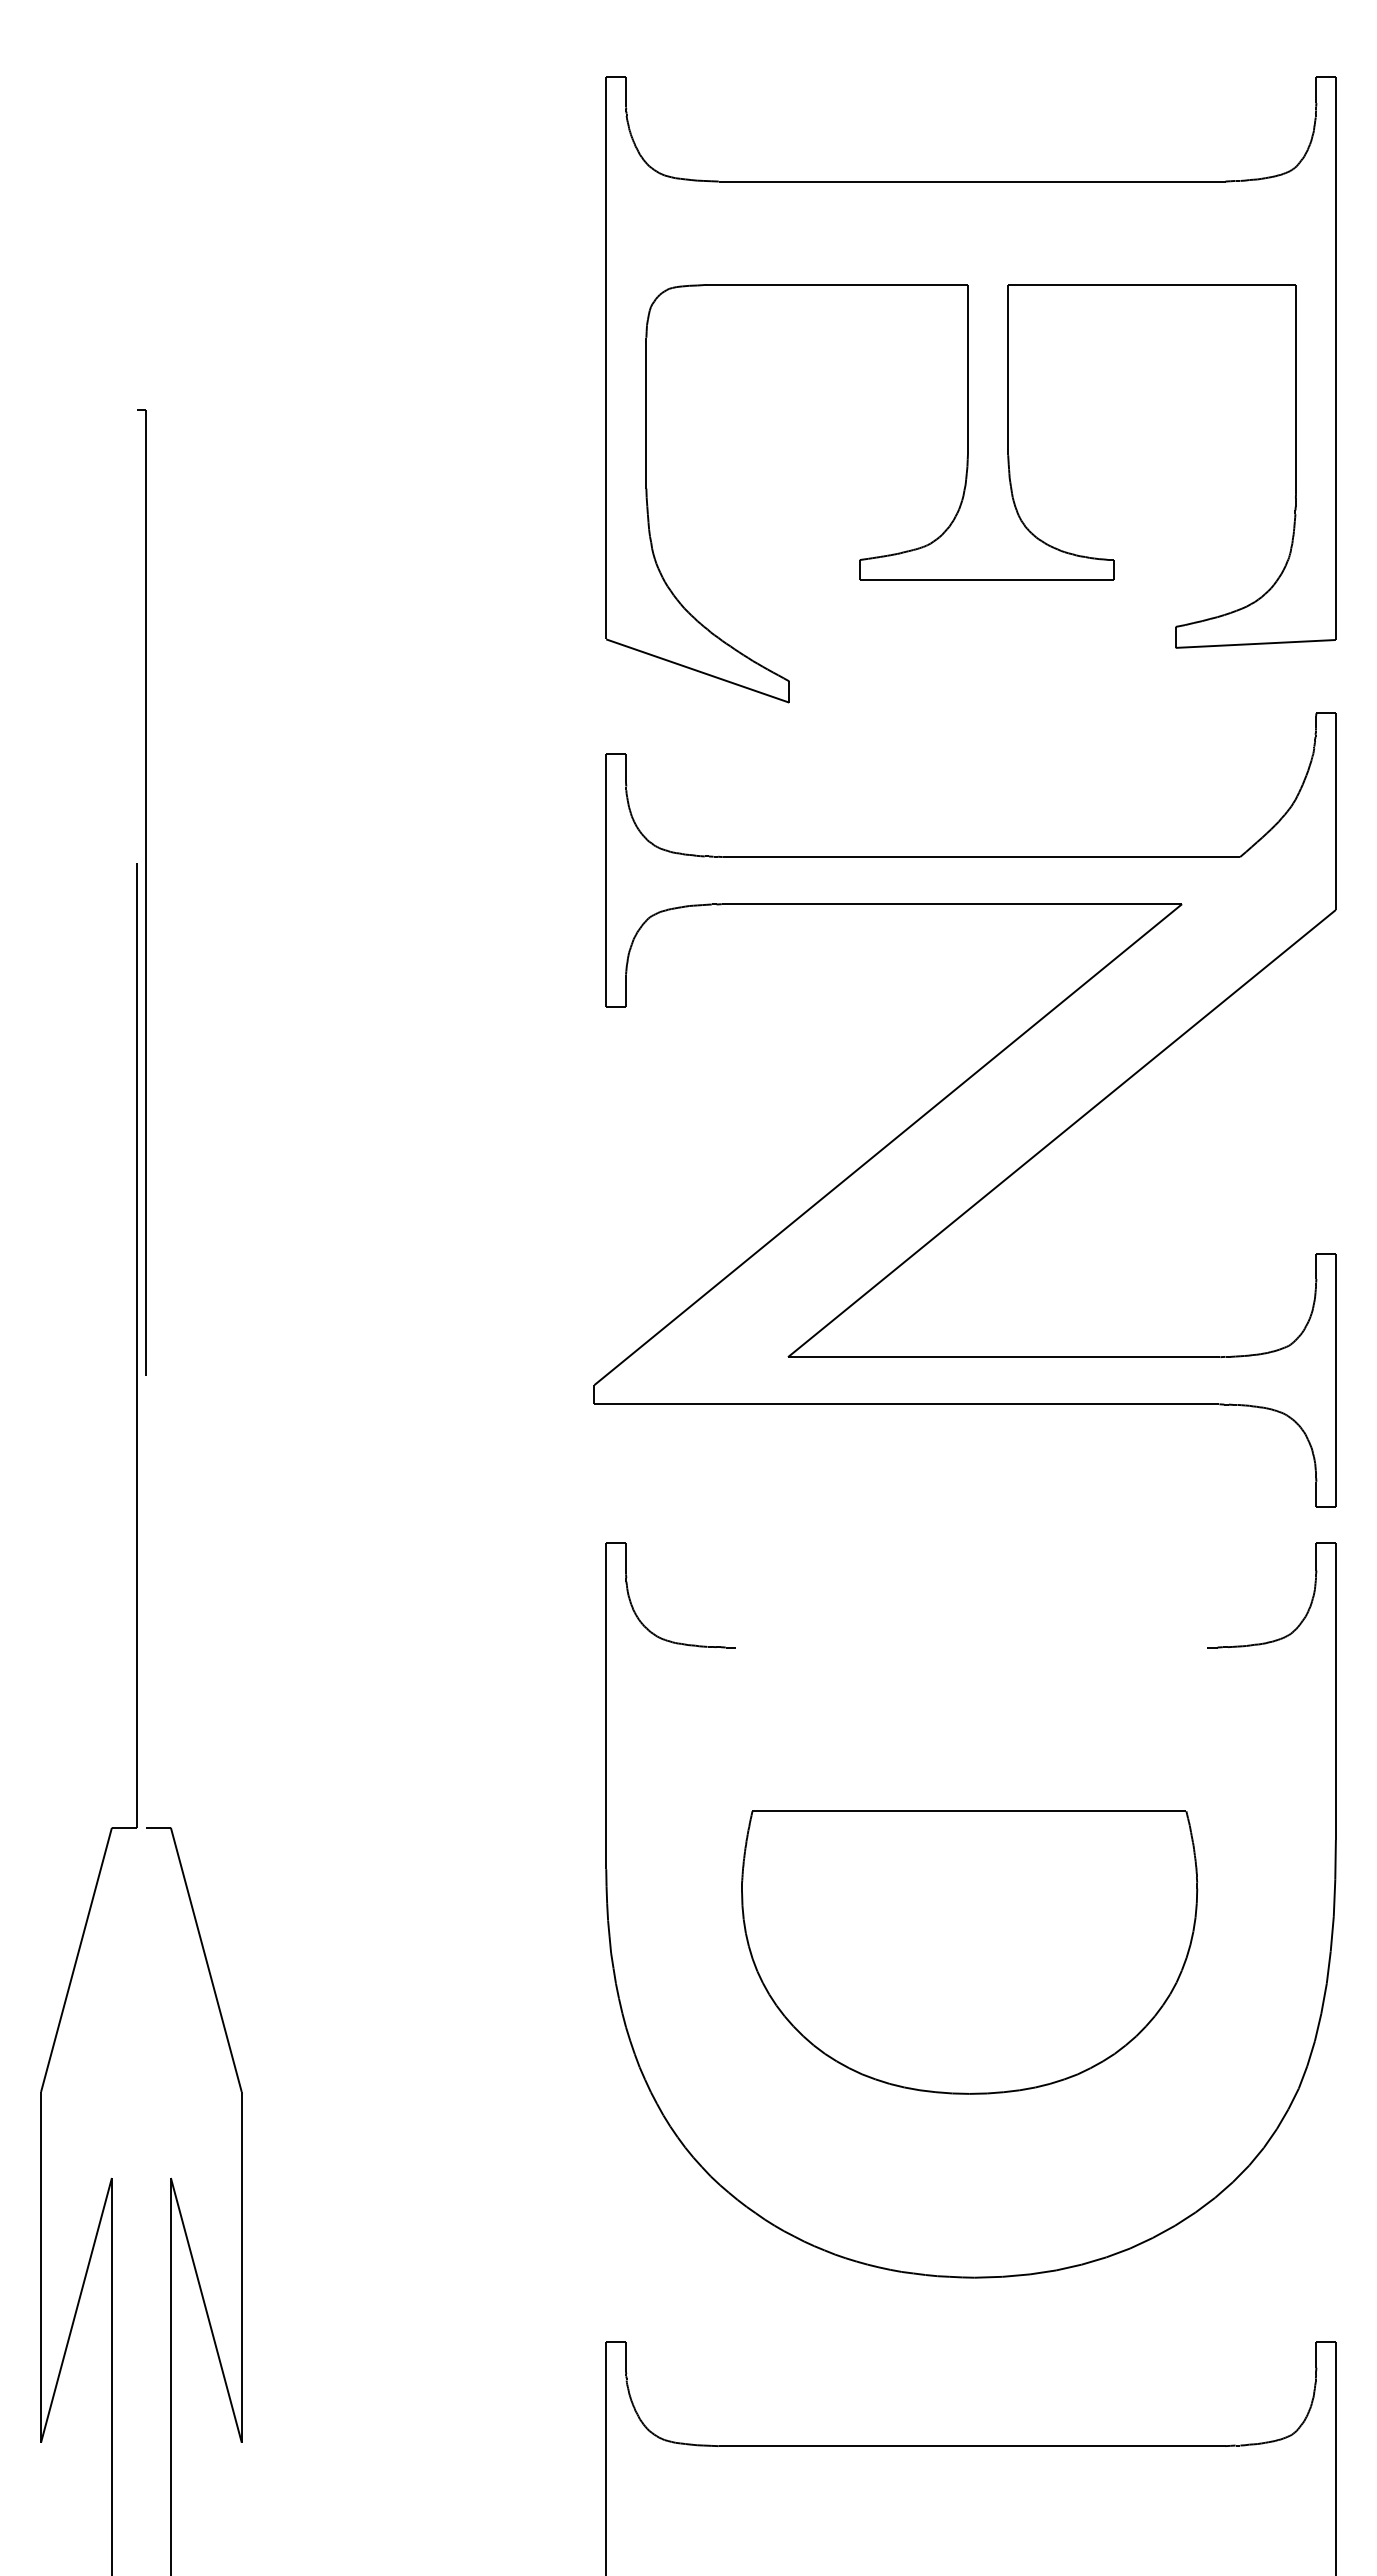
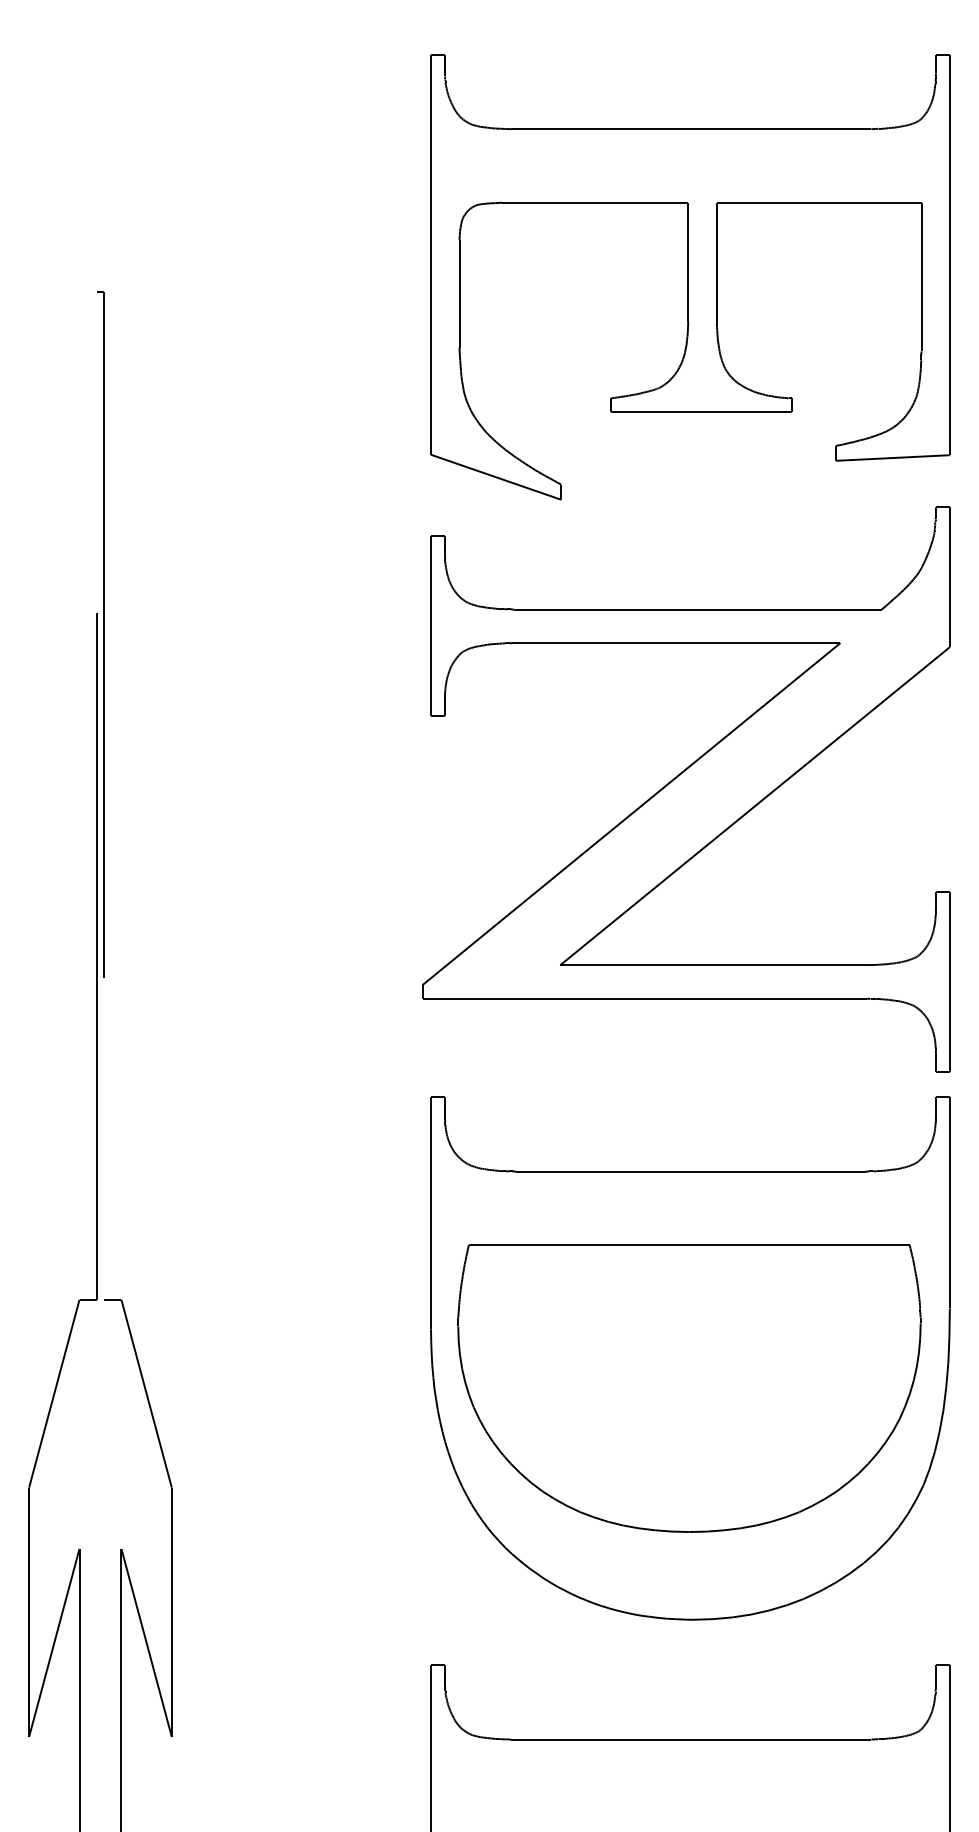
line: (970, 1647) -> (690, 1171), added
part: (969, 1952) -> (689, 1388), size x1.43

